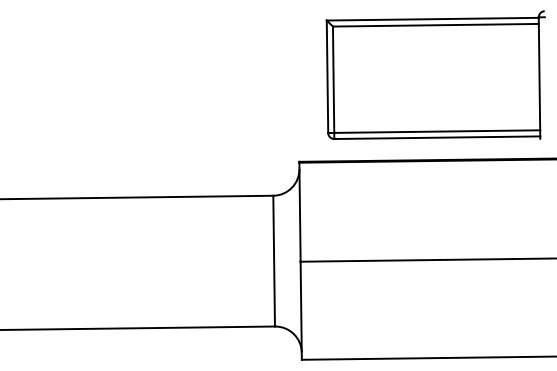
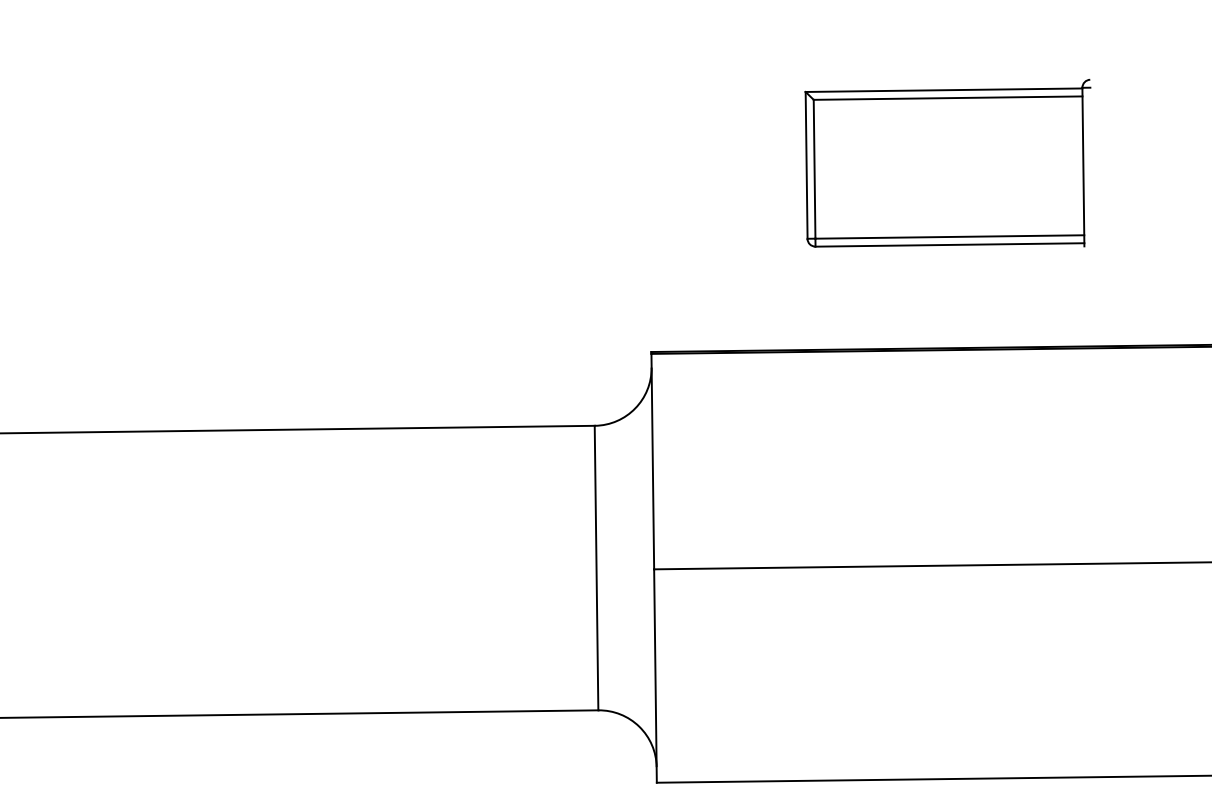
part: (435, 74) -> (947, 161), size x0.6

